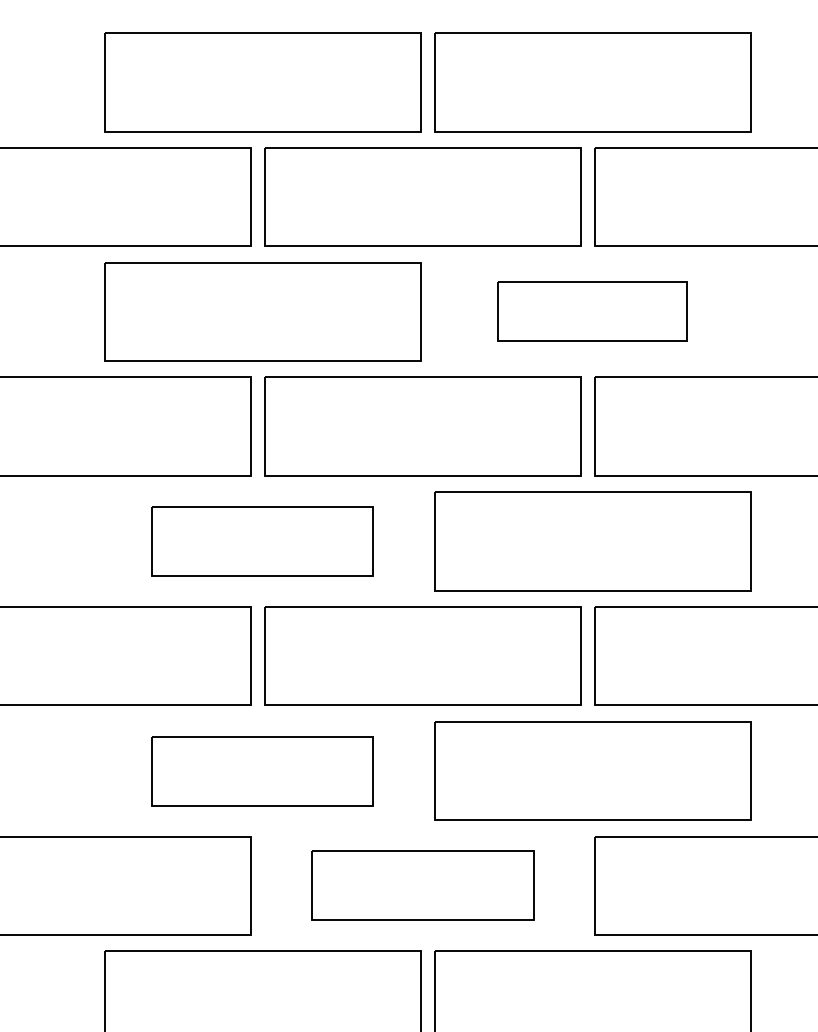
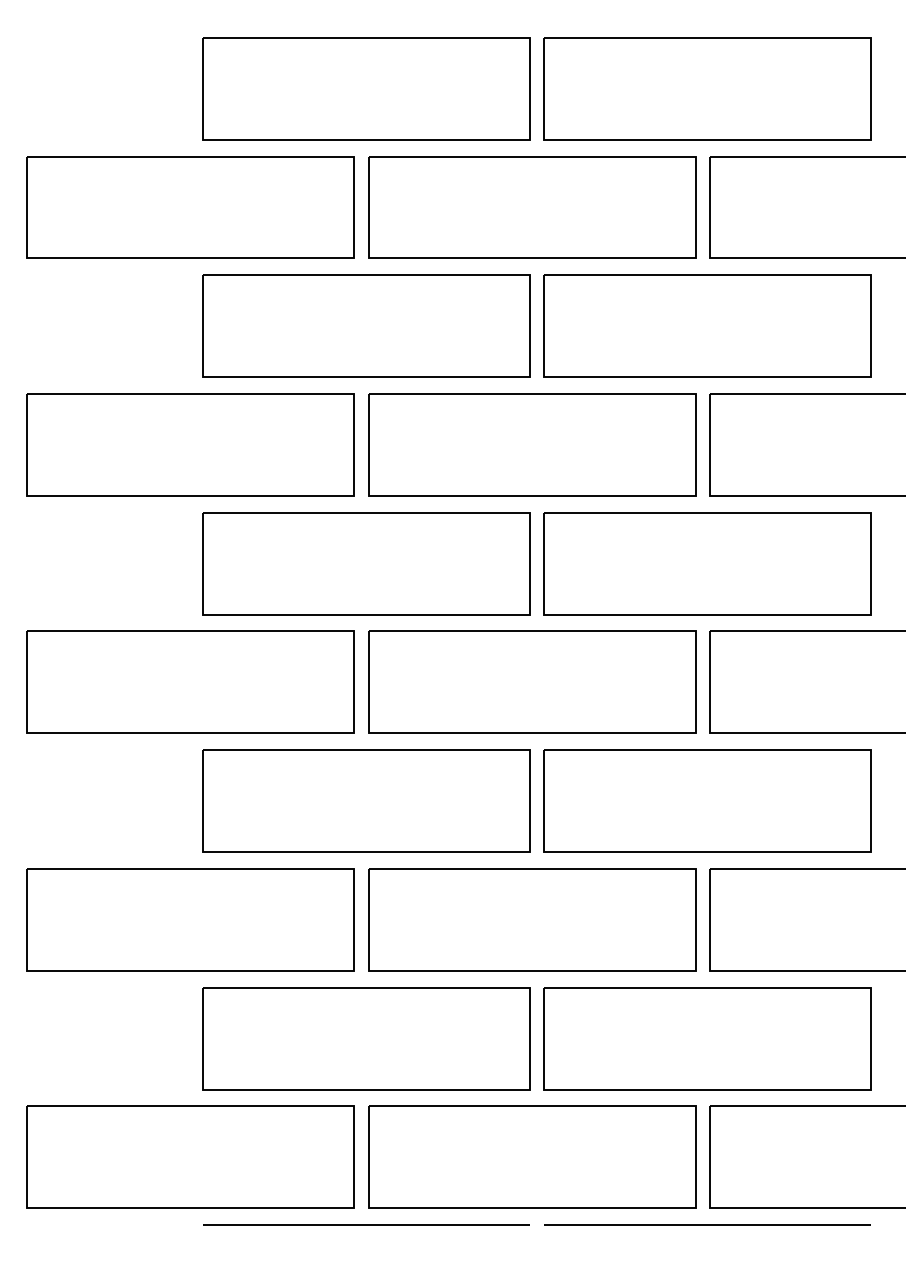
part: (592, 311) -> (707, 325), size x1.67
part: (262, 541) -> (366, 563), size x1.43
part: (262, 770) -> (366, 800), size x1.43
part: (423, 885) -> (532, 919), size x1.43

